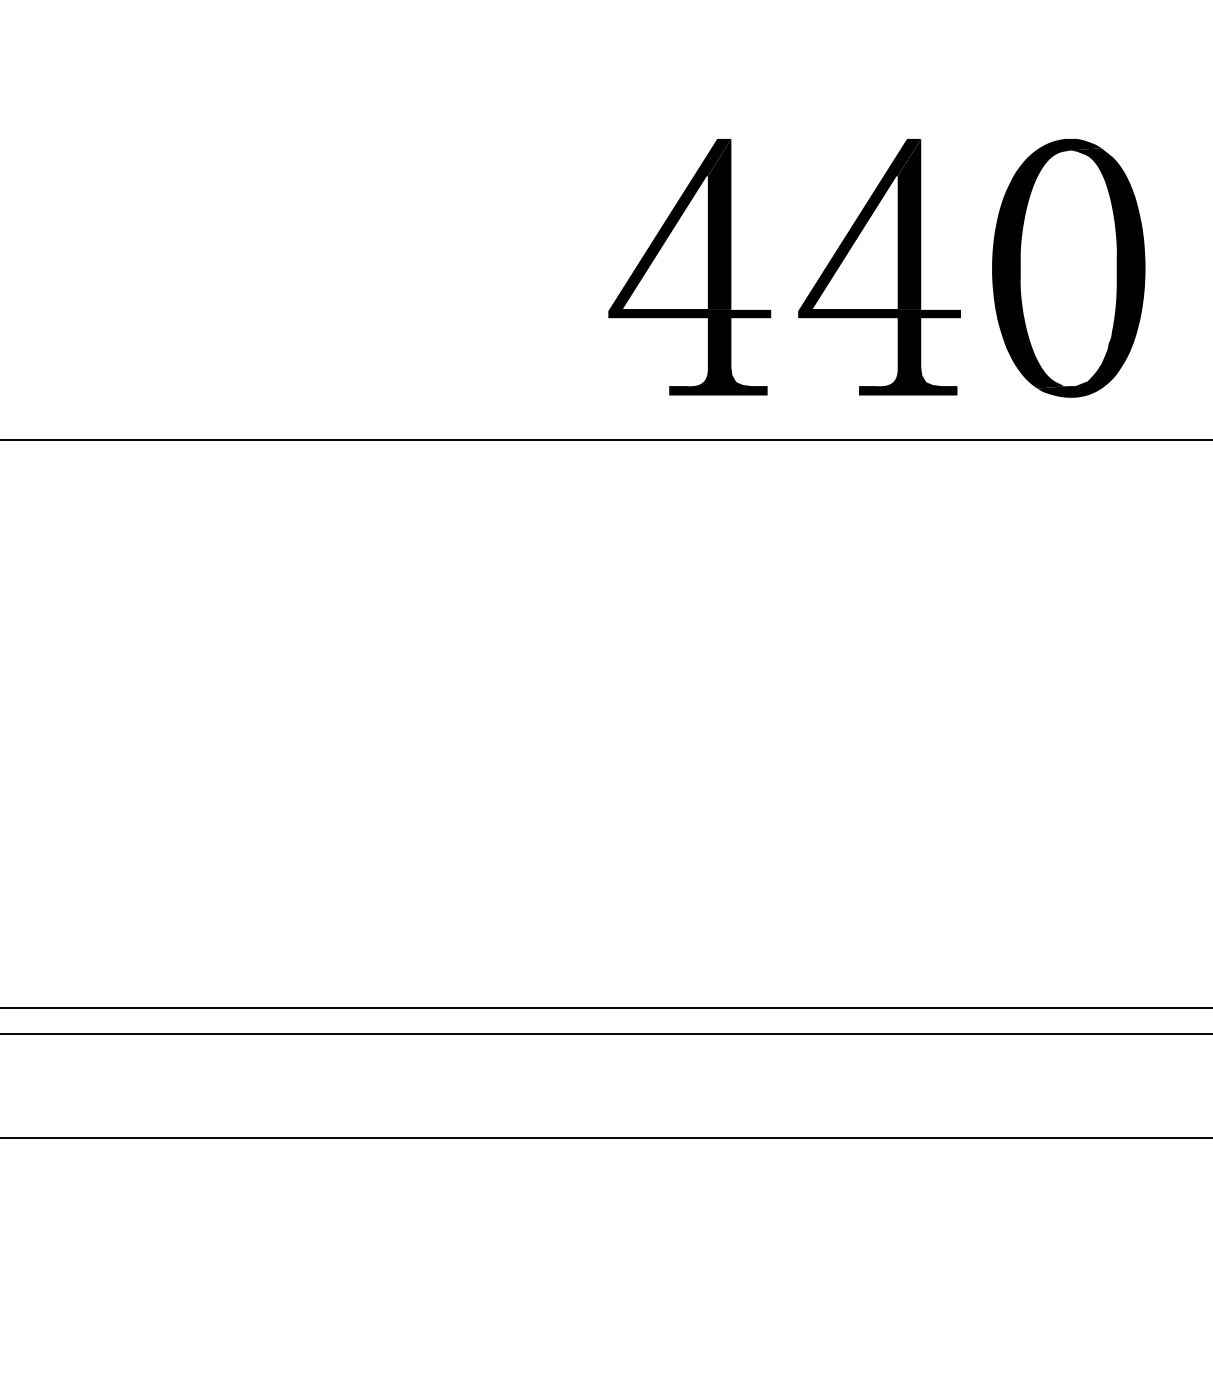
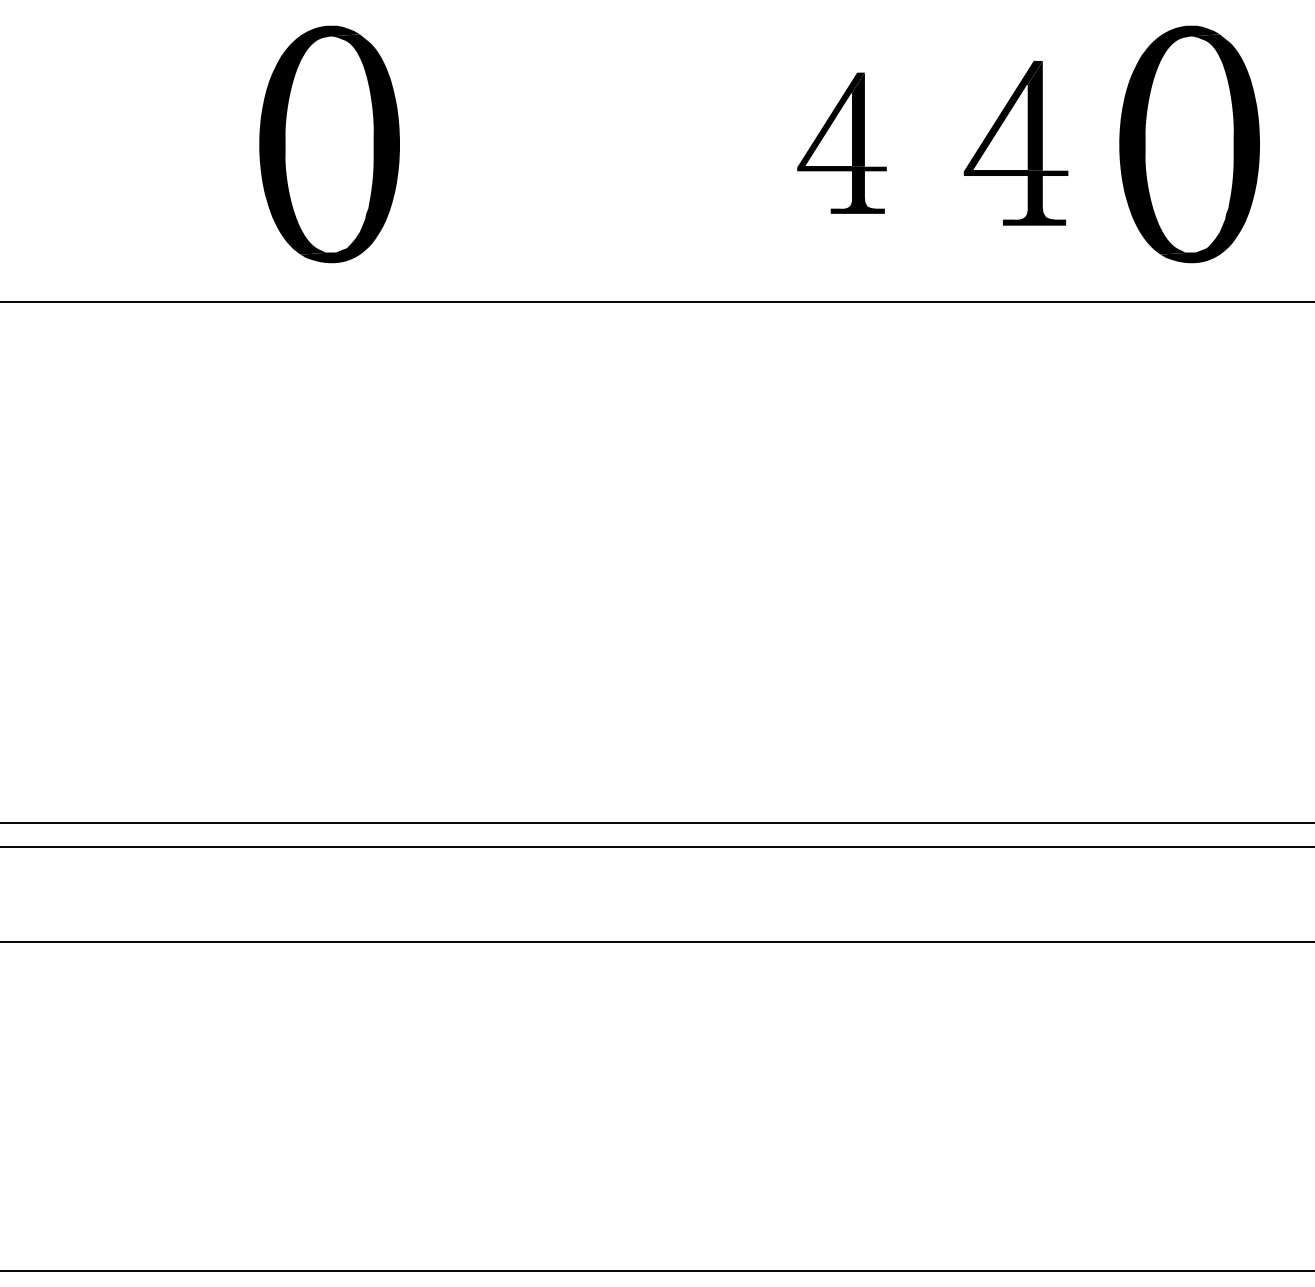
part: (689, 266) -> (841, 142), size x0.6
part: (878, 266) -> (1015, 142), size x0.7
part: (130, 268) -> (329, 144), added

